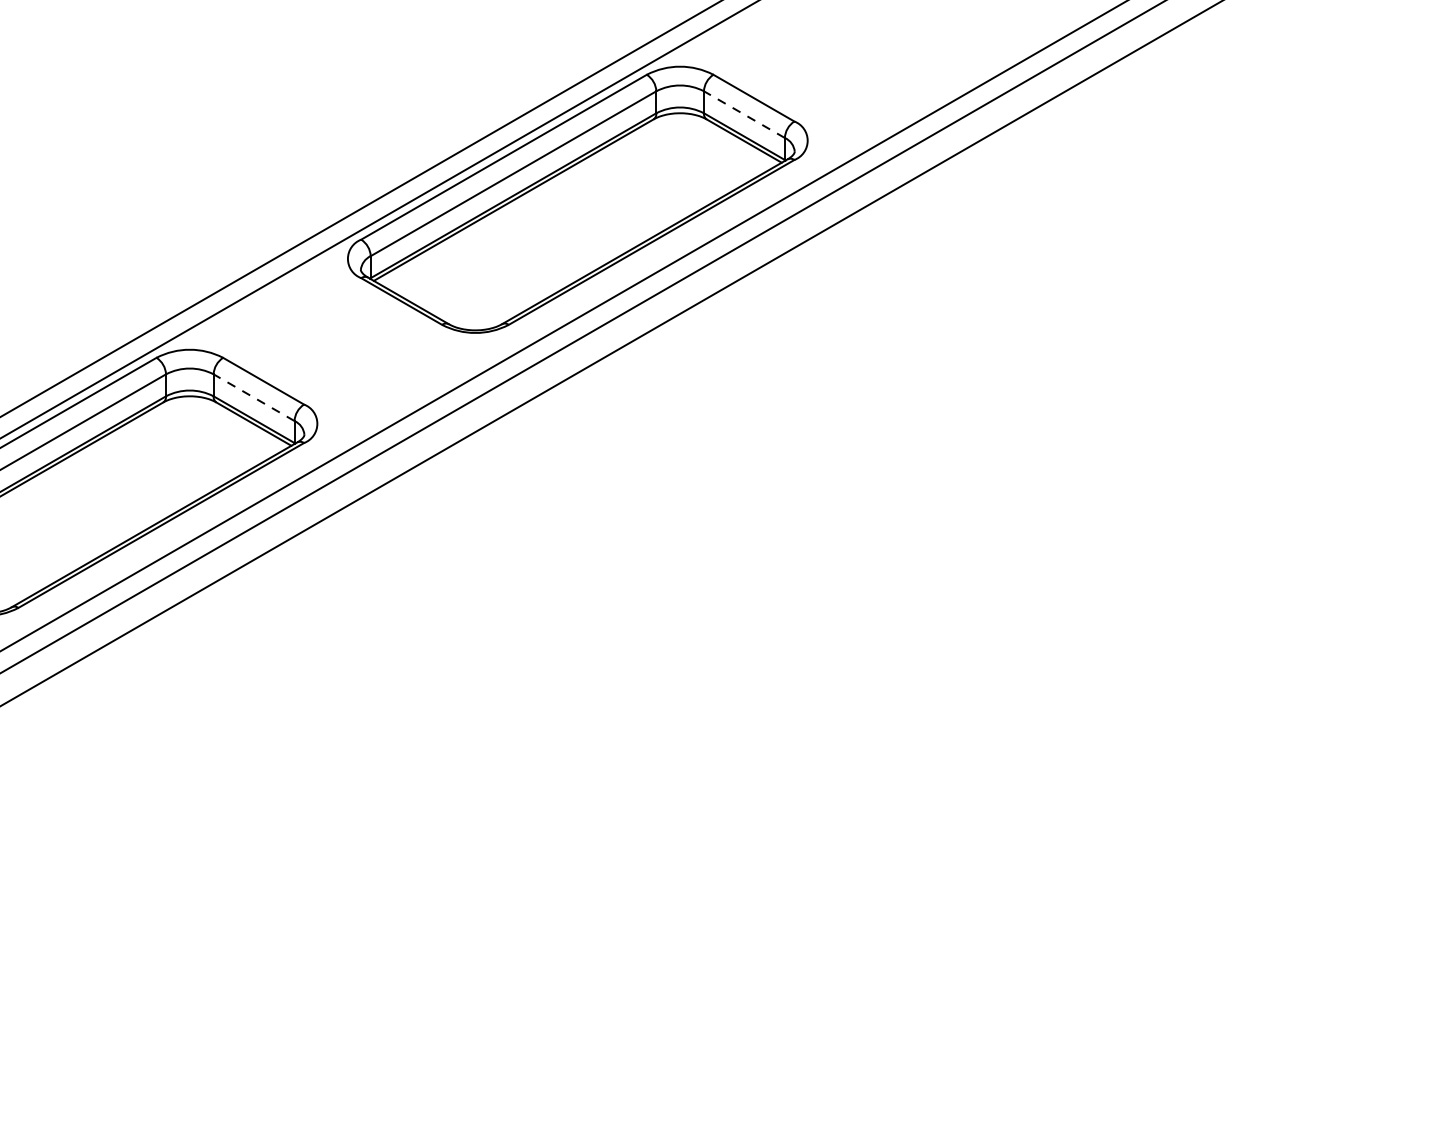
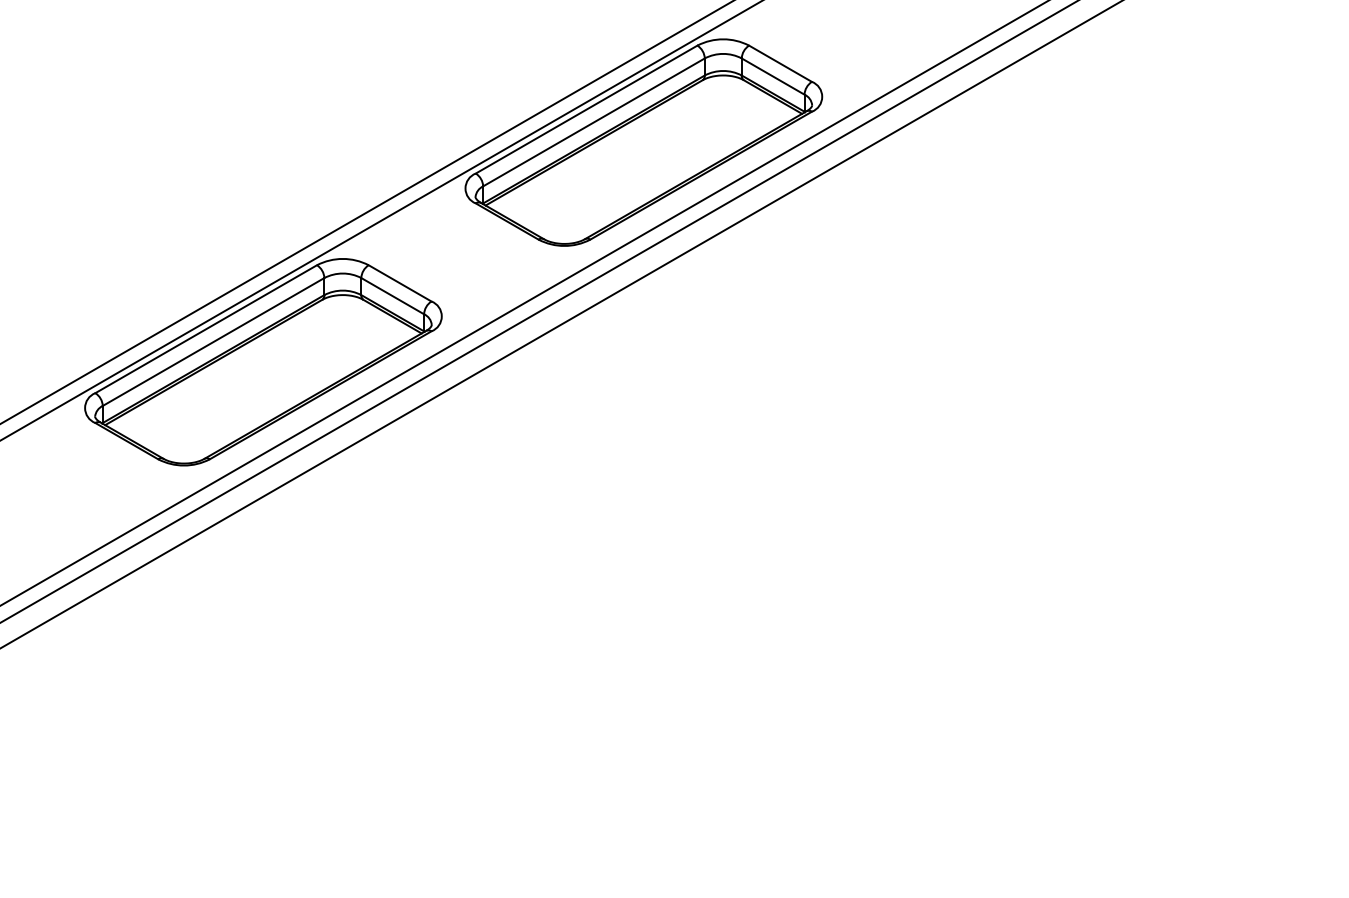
line: (743, 114) -> (772, 76), dashed -> solid
line: (253, 396) -> (392, 295), dashed -> solid

